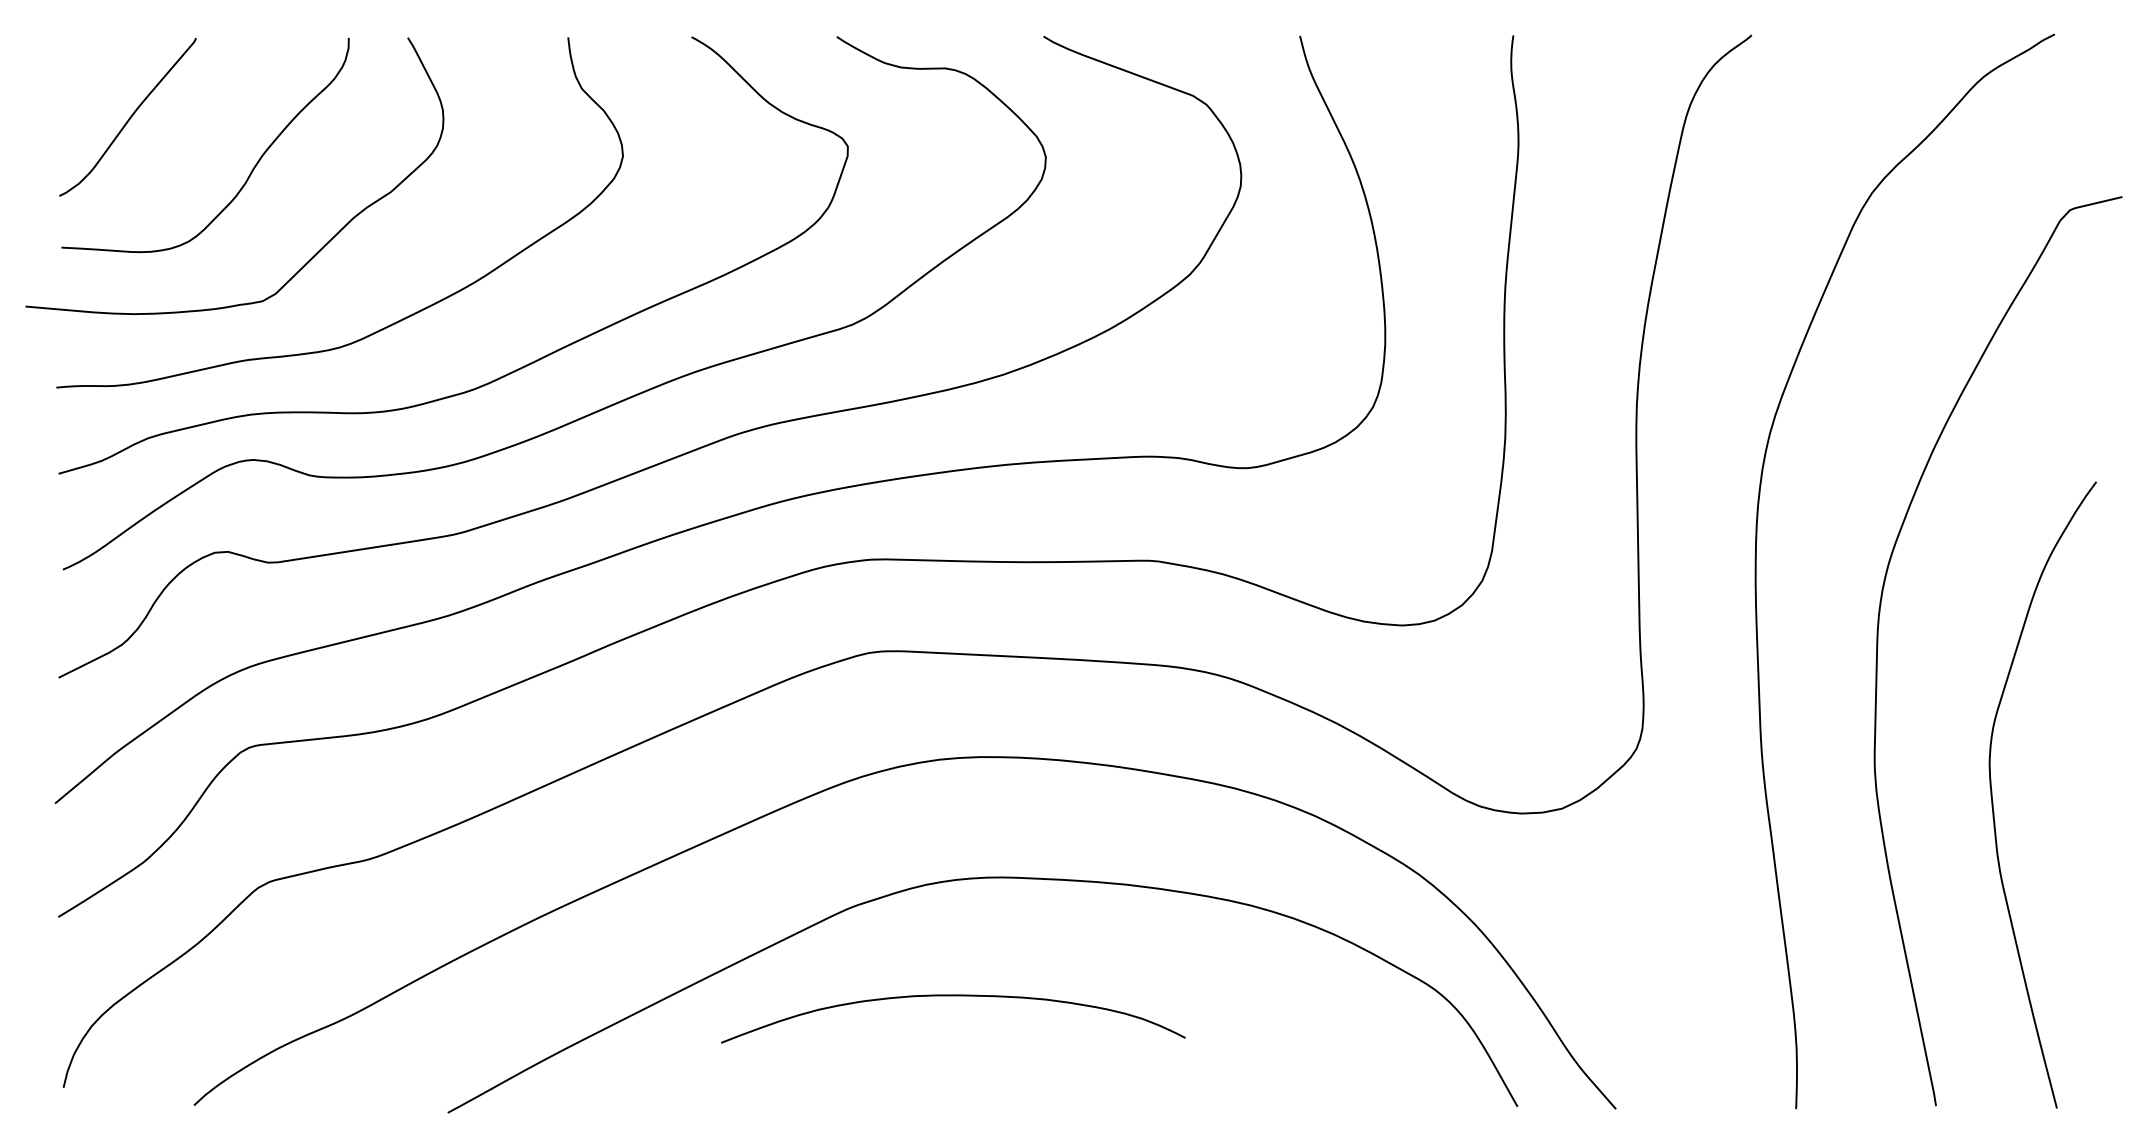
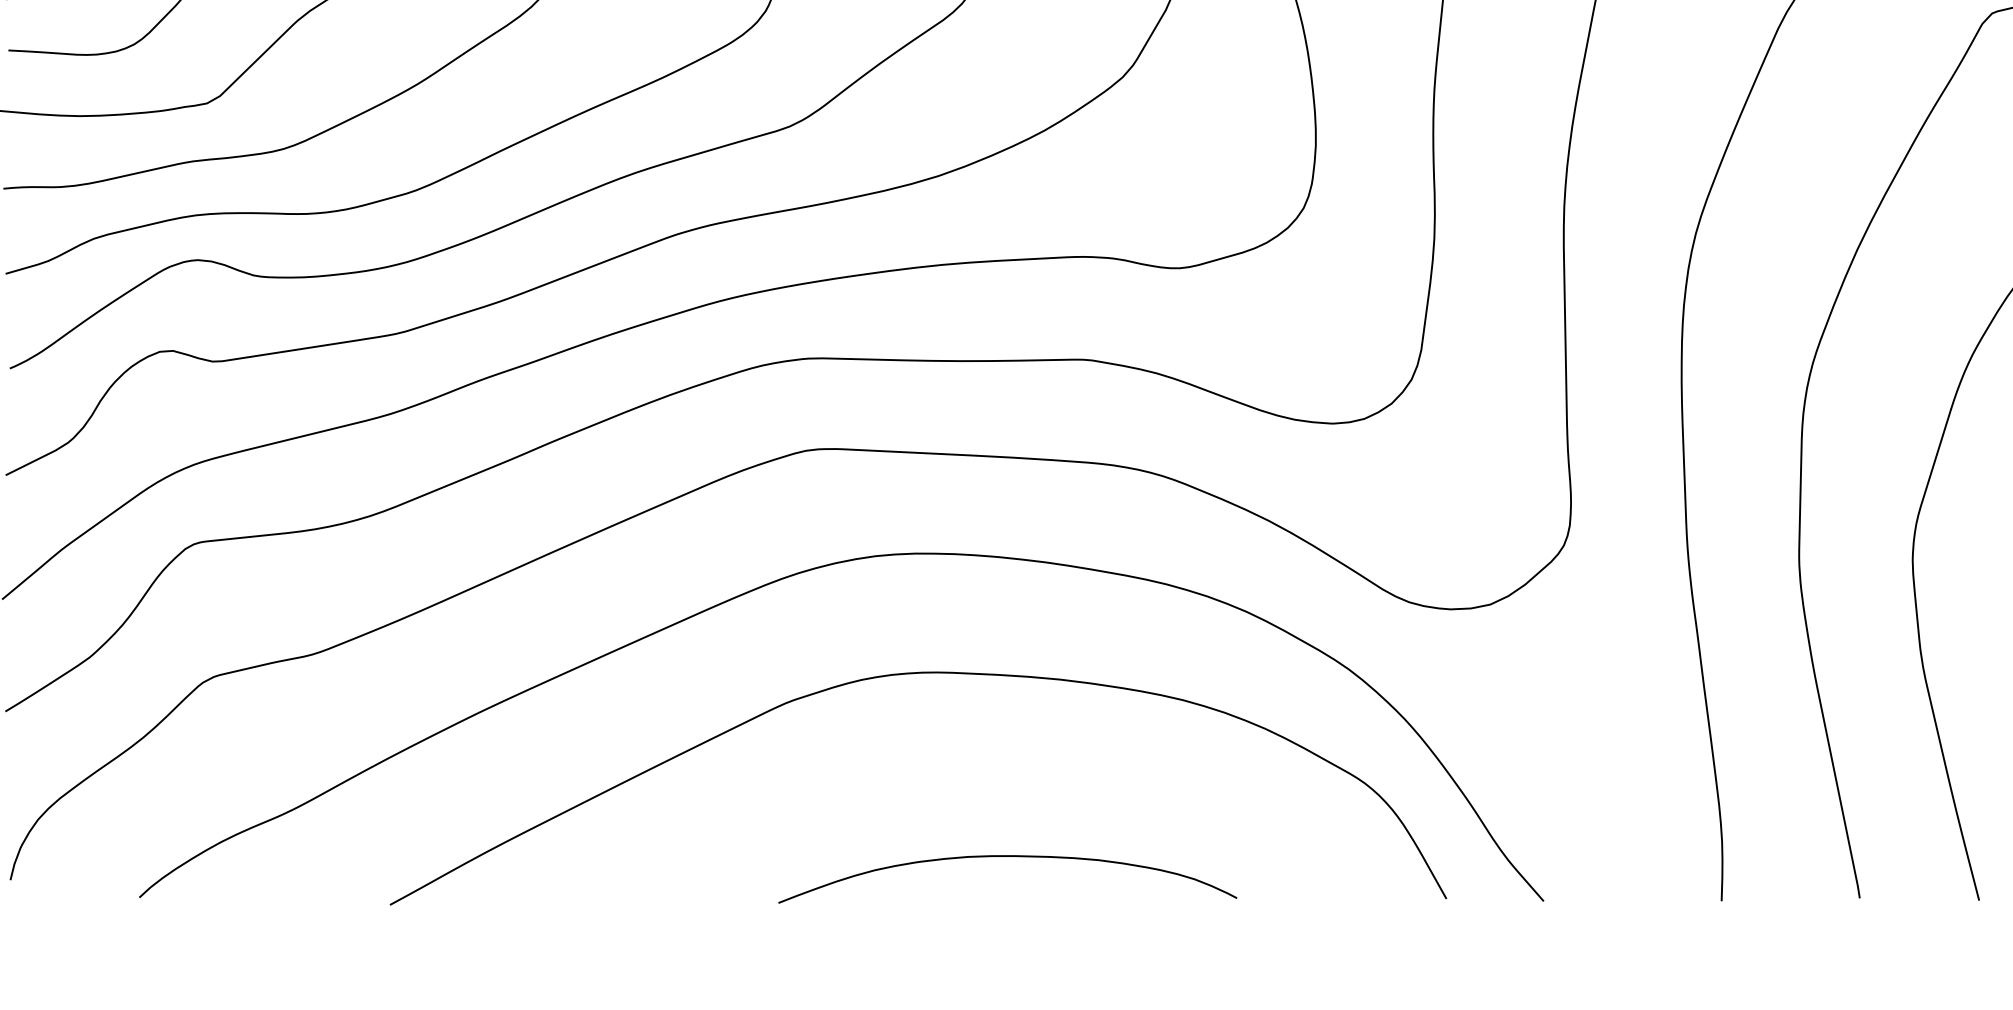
curve: (953, 996) -> (1007, 857), moved

